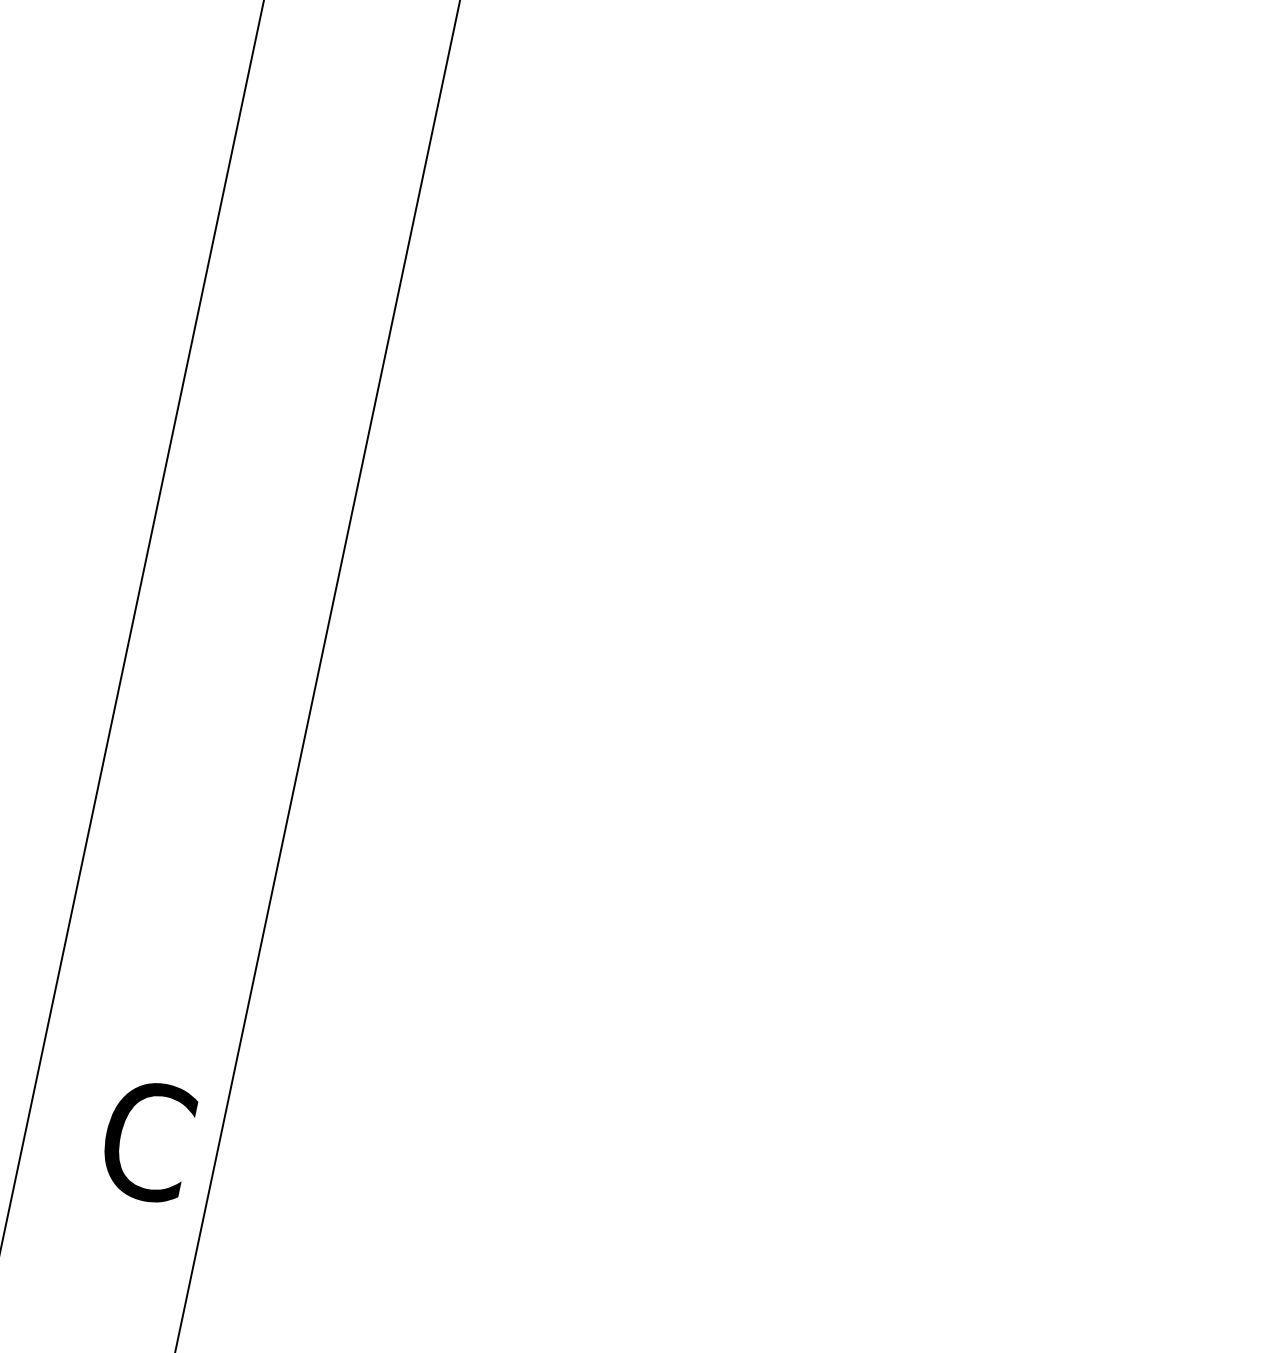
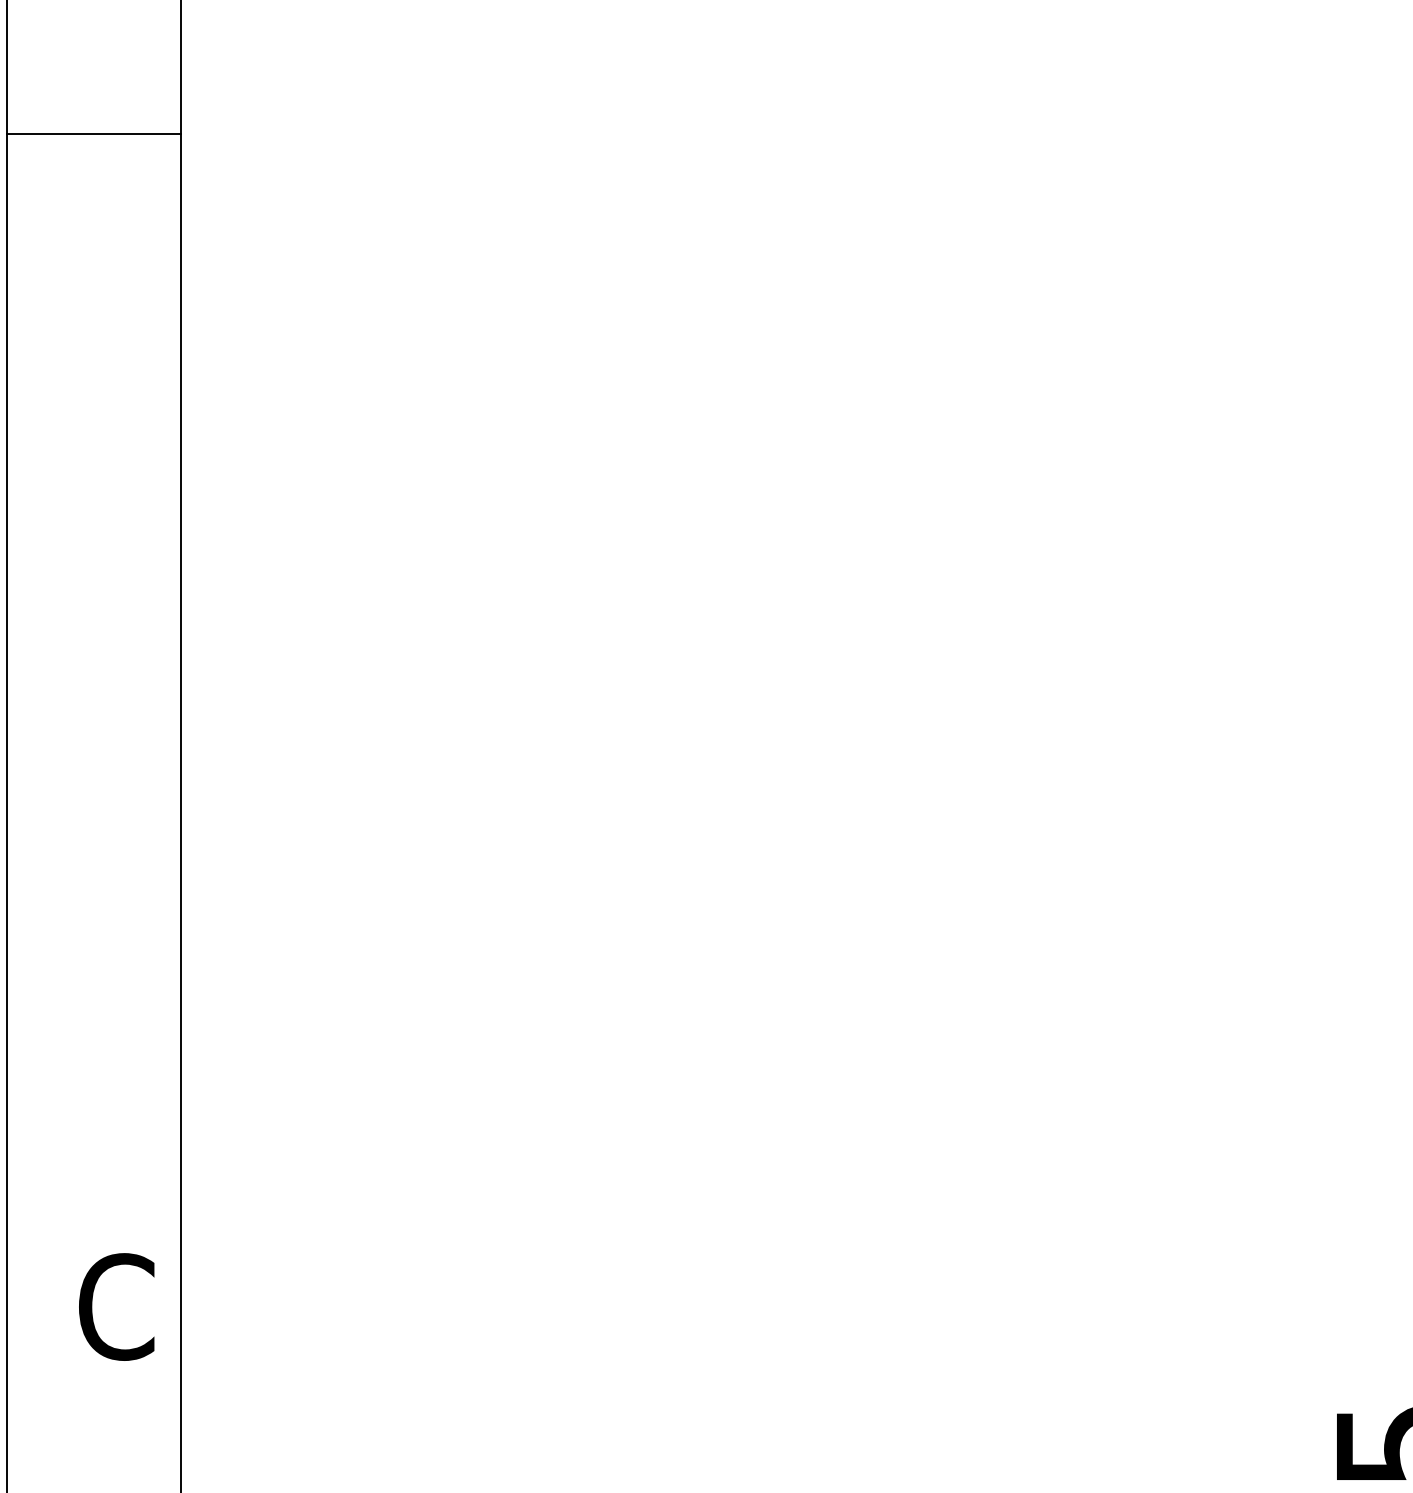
text: (147, 1140) -> (116, 1306), moved

